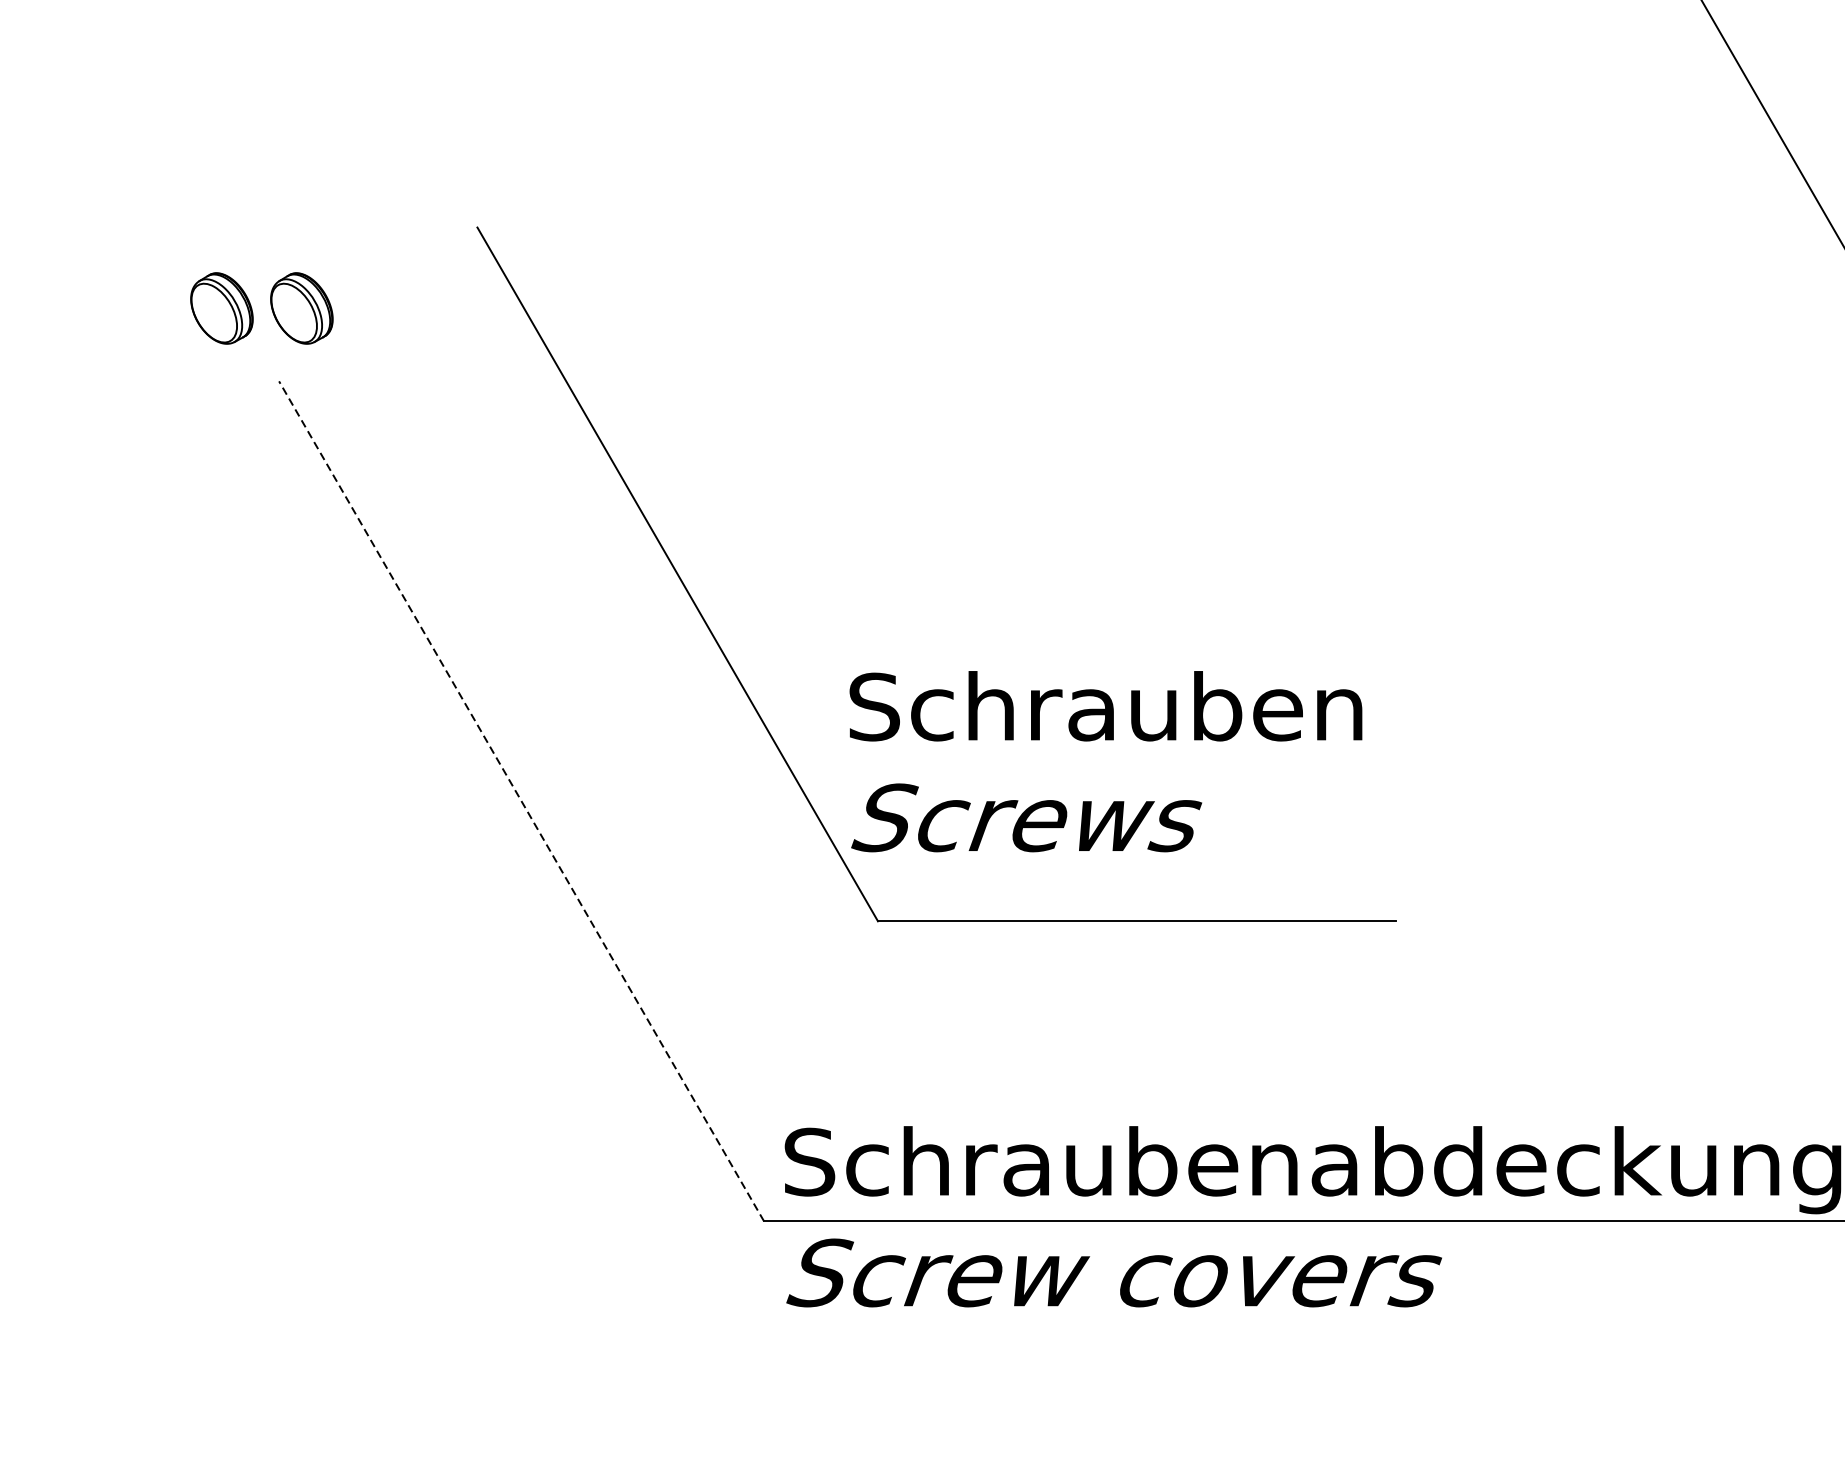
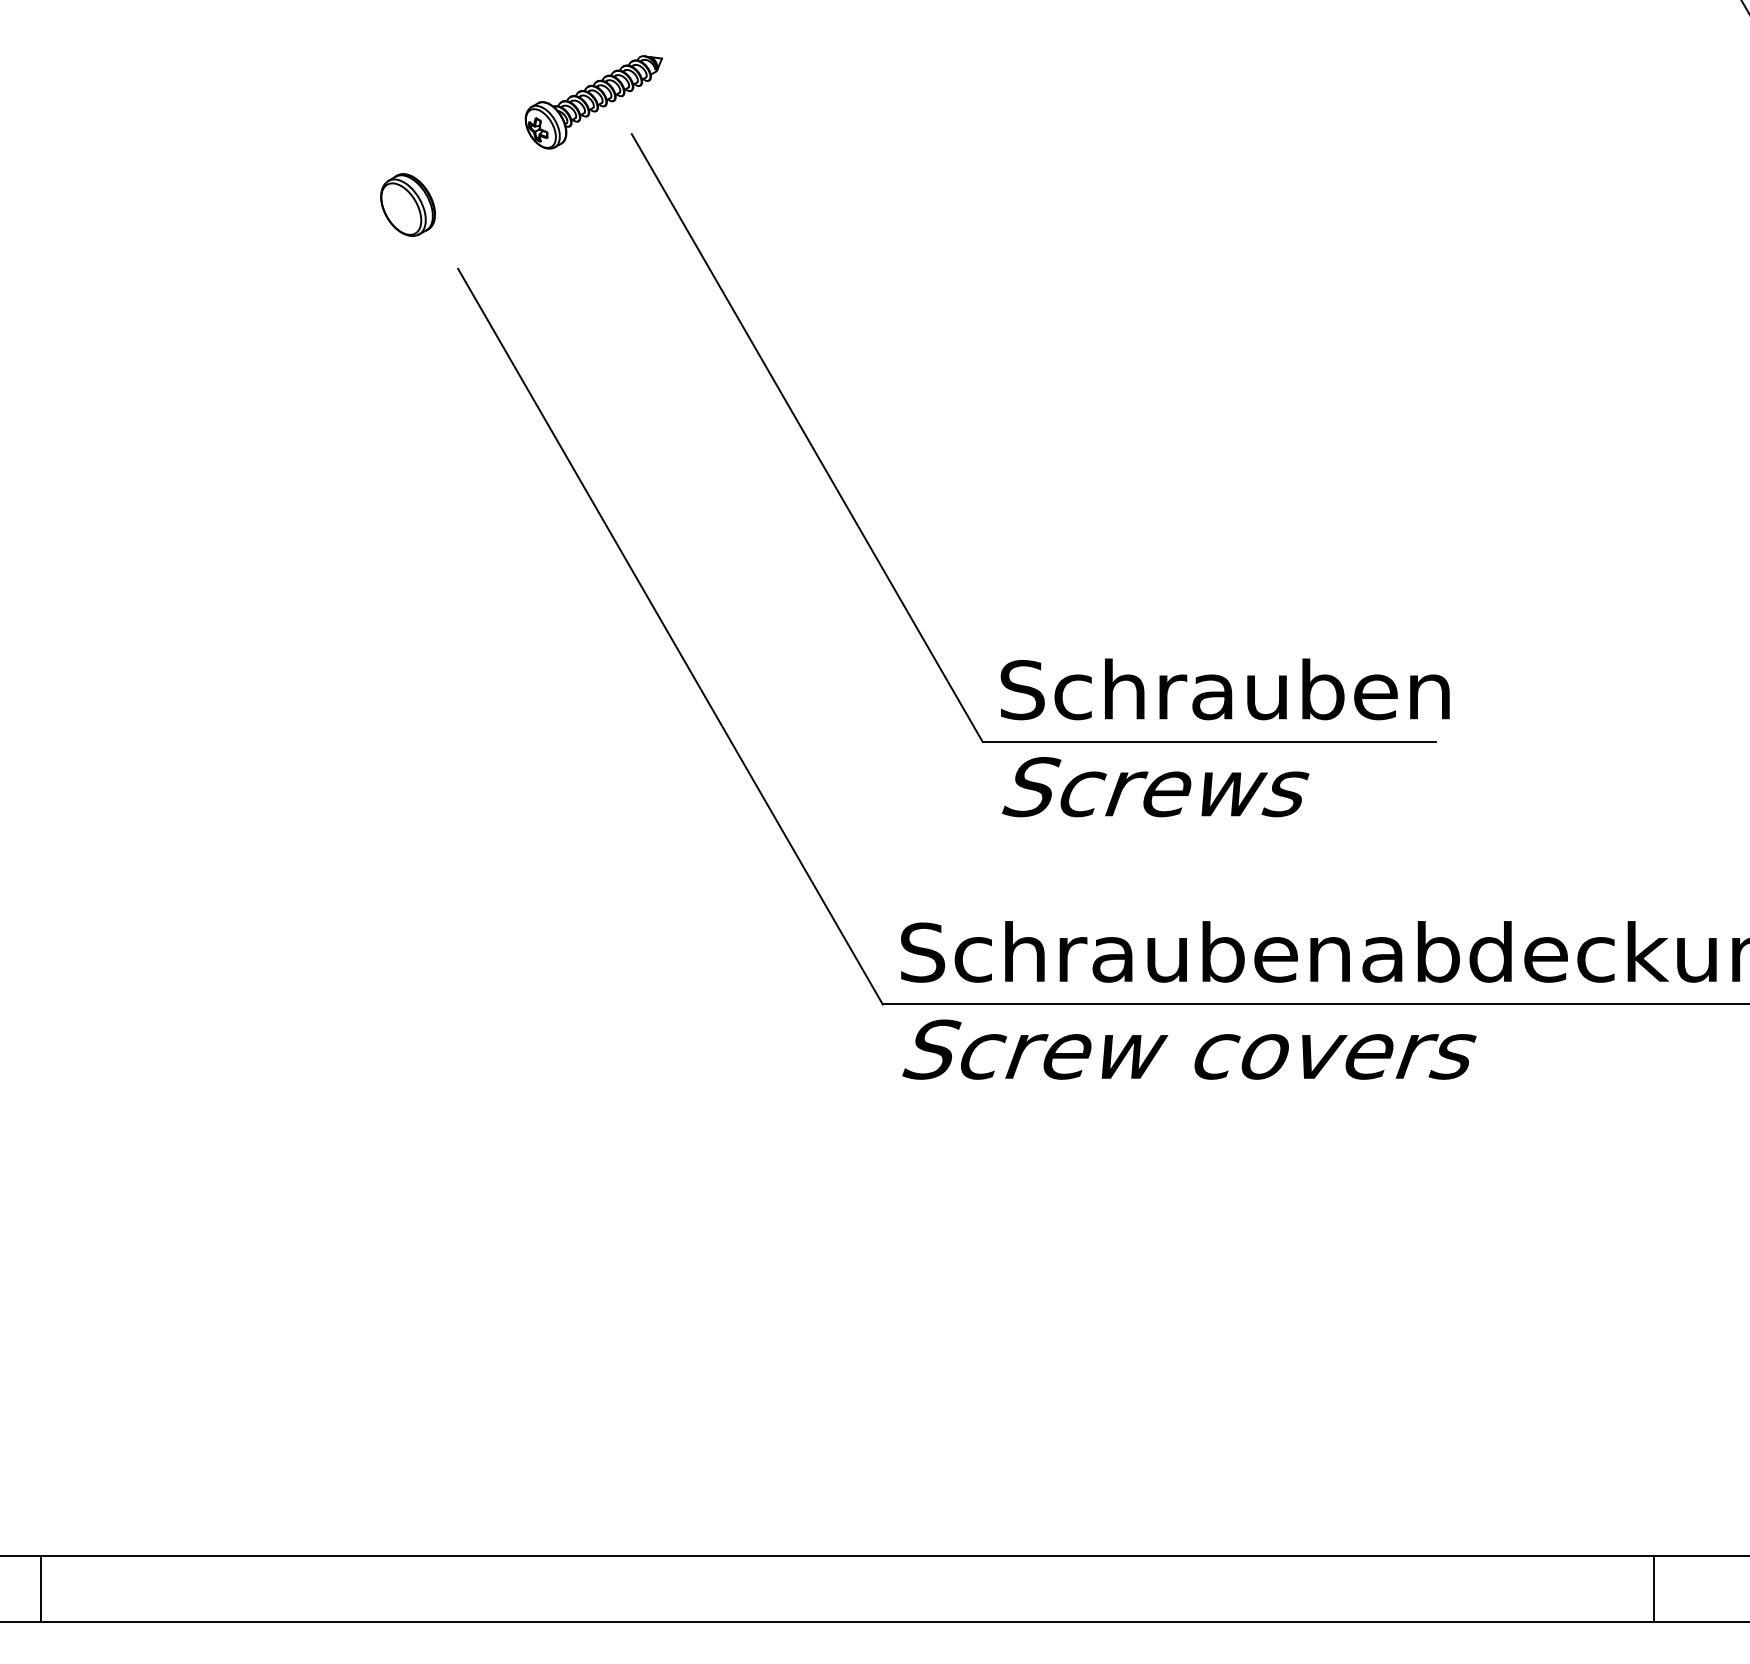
part: (433, 191) -> (593, 102), added
part: (301, 307) -> (477, 204), removed
text: (1105, 761) -> (1224, 737), moved
line: (521, 801) -> (670, 636), dashed -> solid

